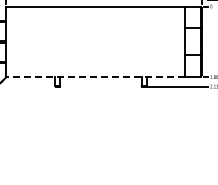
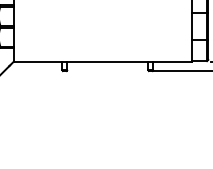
line: (95, 77) -> (102, 62), dashed -> solid

